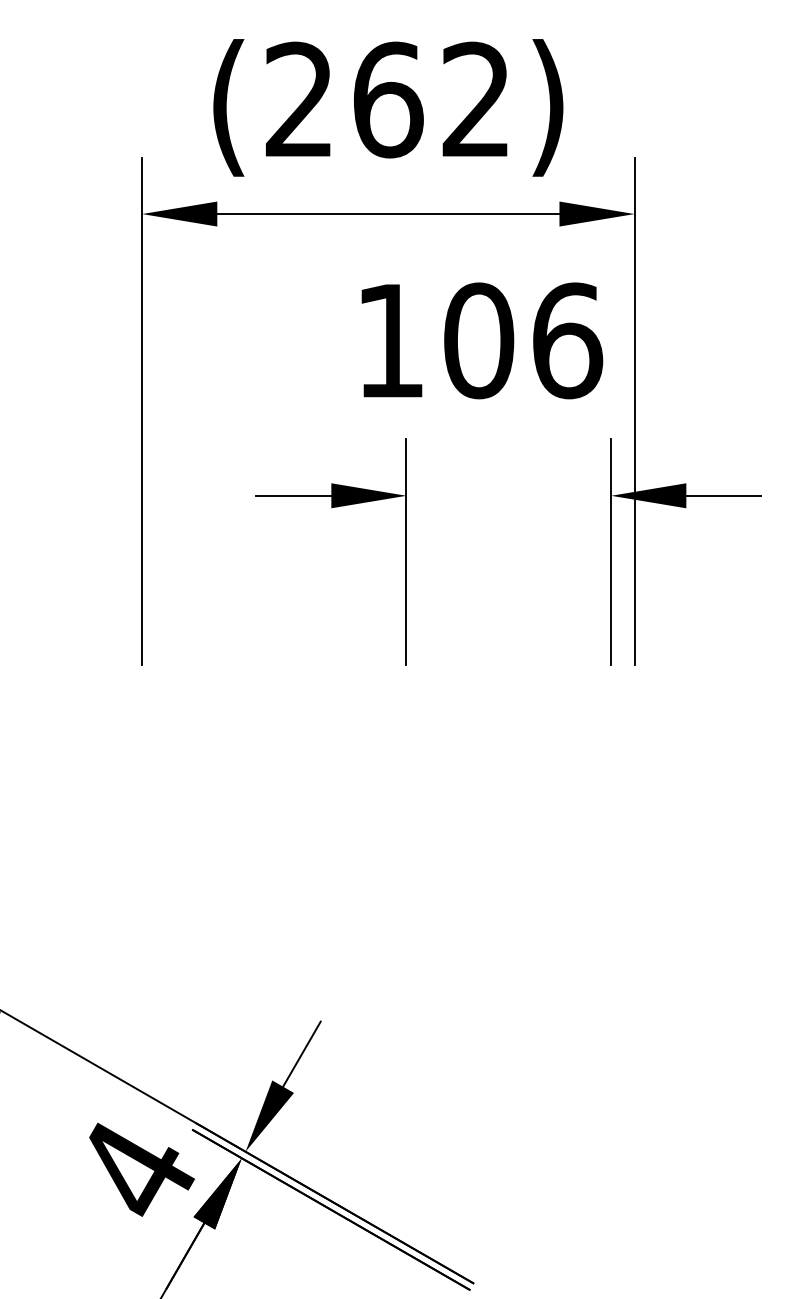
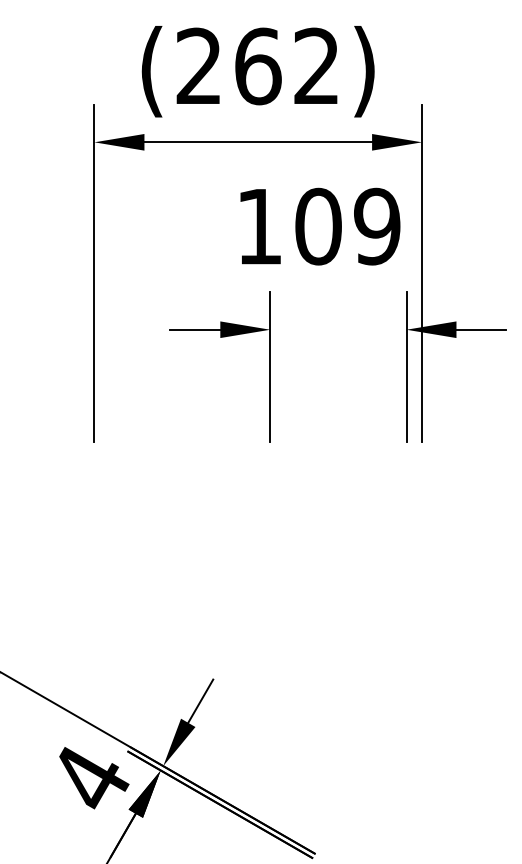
text: (567, 340) -> (377, 226), 106 -> 109

